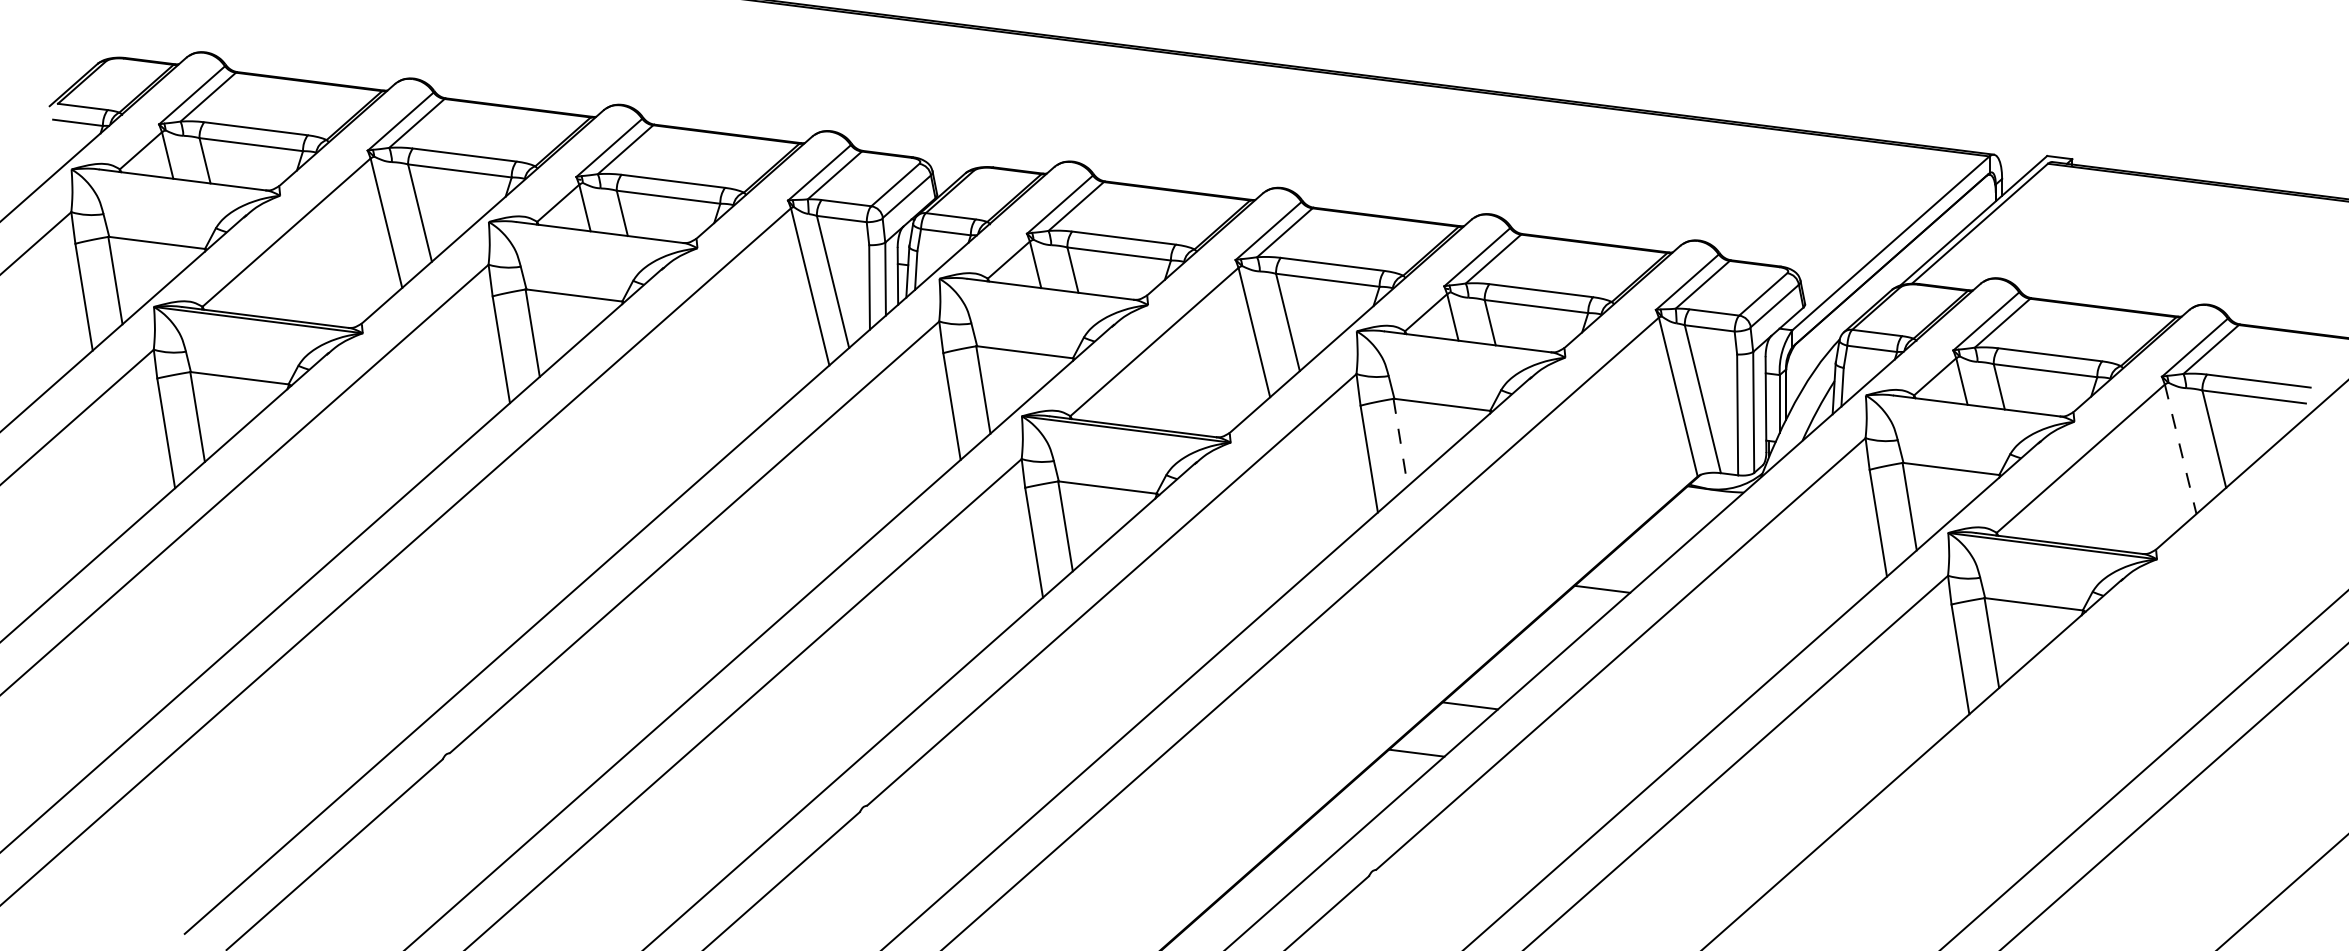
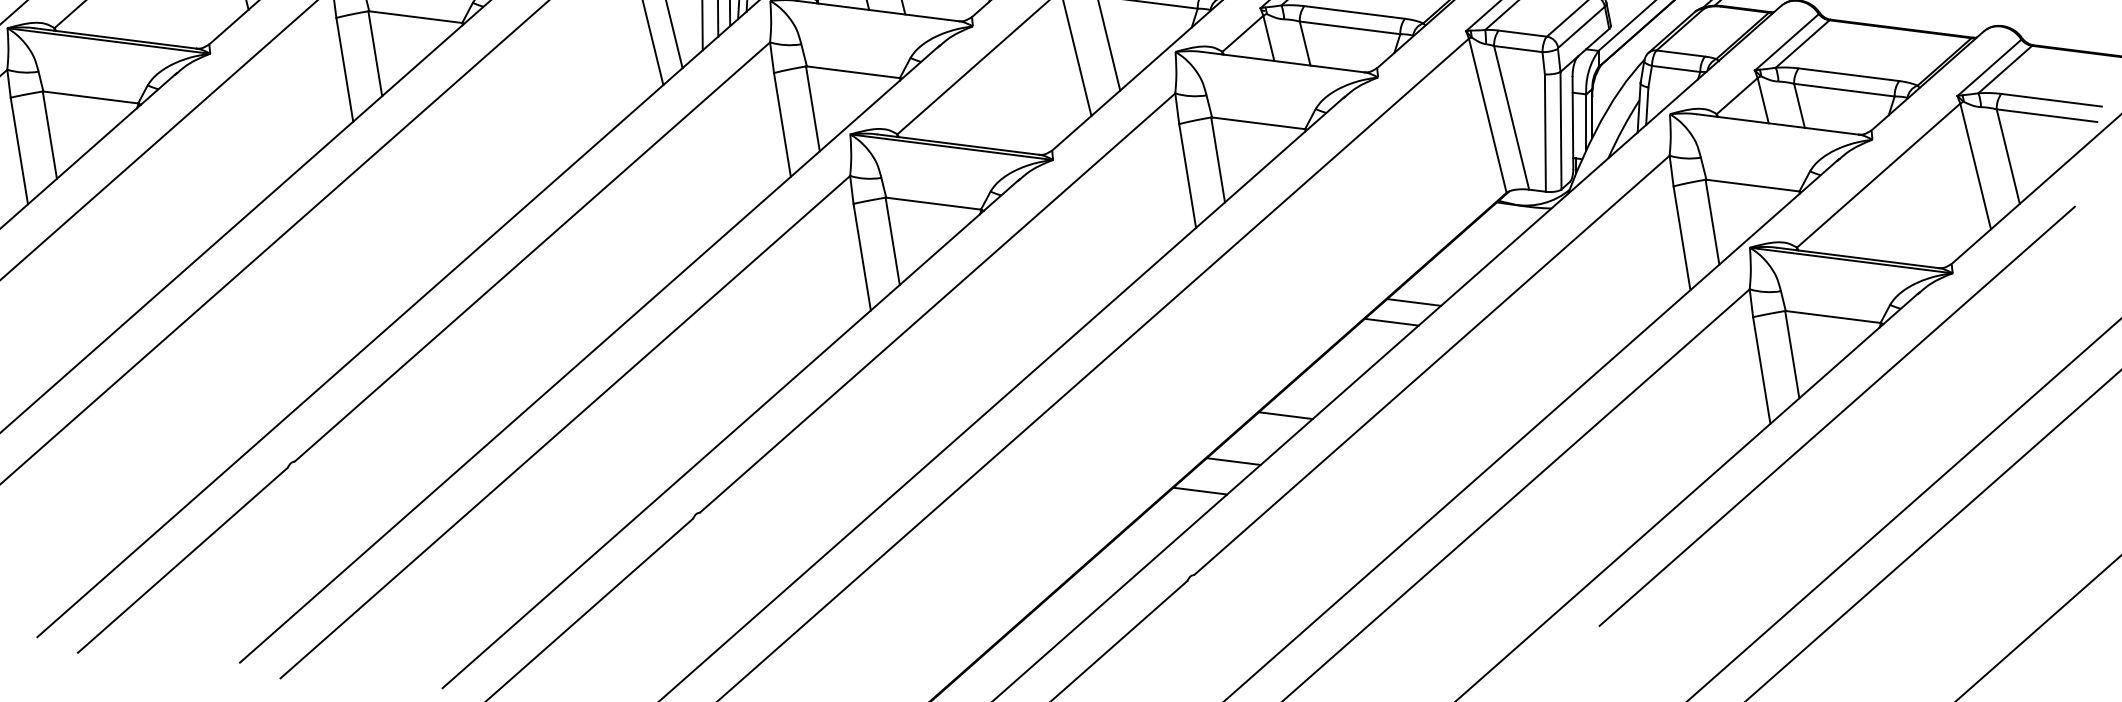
line: (1400, 443) -> (1217, 160), dashed -> solid
line: (2180, 449) -> (1975, 166), dashed -> solid
line: (1579, 609) -> (1391, 322), added
line: (2037, 706) -> (1836, 416), added
line: (1381, 783) -> (1199, 491), added

